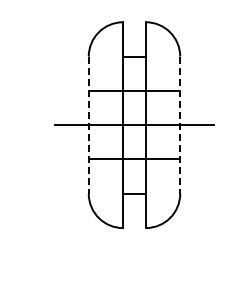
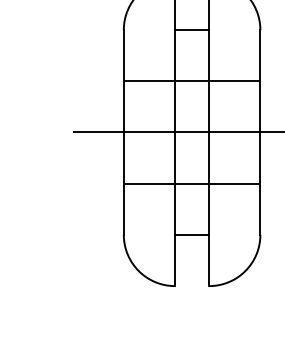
line: (88, 125) -> (123, 132), dashed -> solid
line: (180, 125) -> (260, 132), dashed -> solid

